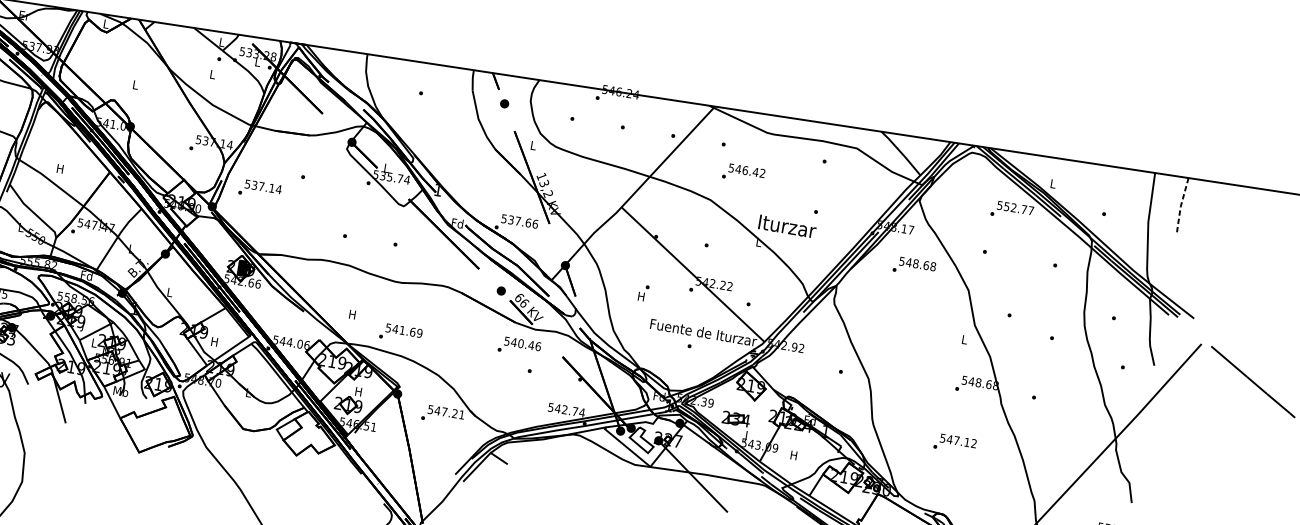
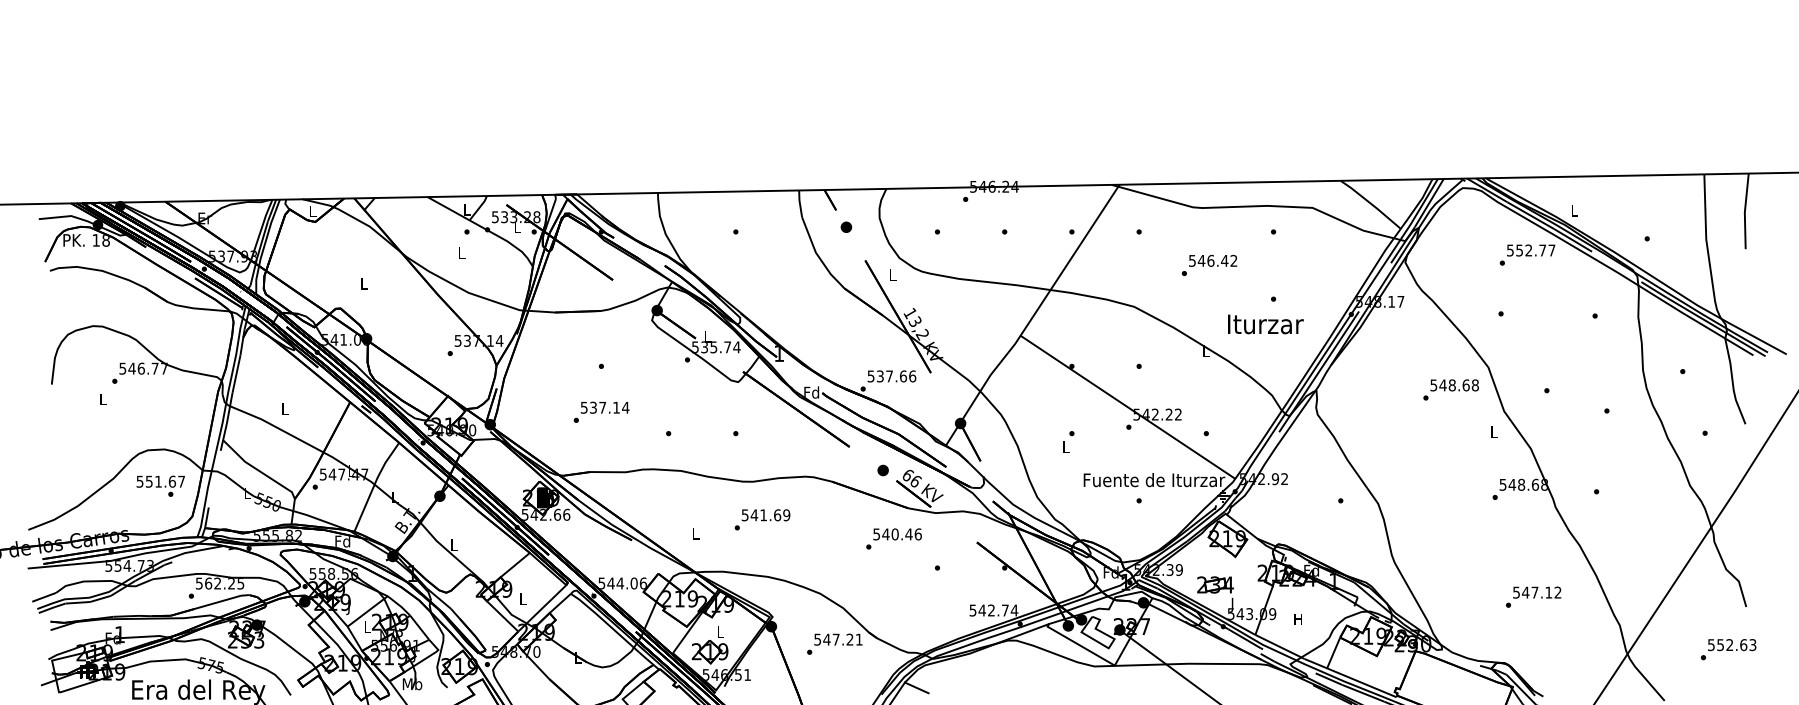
text: (59, 168) -> (284, 408), H -> L
text: (743, 173) -> (1209, 265), moved
text: (260, 189) -> (601, 411), moved
line: (1180, 205) -> (1744, 211), dashed -> solid
text: (787, 226) -> (1265, 324), moved
text: (914, 266) -> (1450, 389), moved
text: (641, 296) -> (1065, 446), H -> L
text: (352, 314) -> (695, 533), H -> L
text: (401, 333) -> (762, 519), moved
text: (214, 341) -> (522, 598), H -> L
text: (519, 346) -> (893, 538), moved
text: (358, 391) -> (719, 631), H -> L
text: (955, 443) -> (1533, 596), moved

